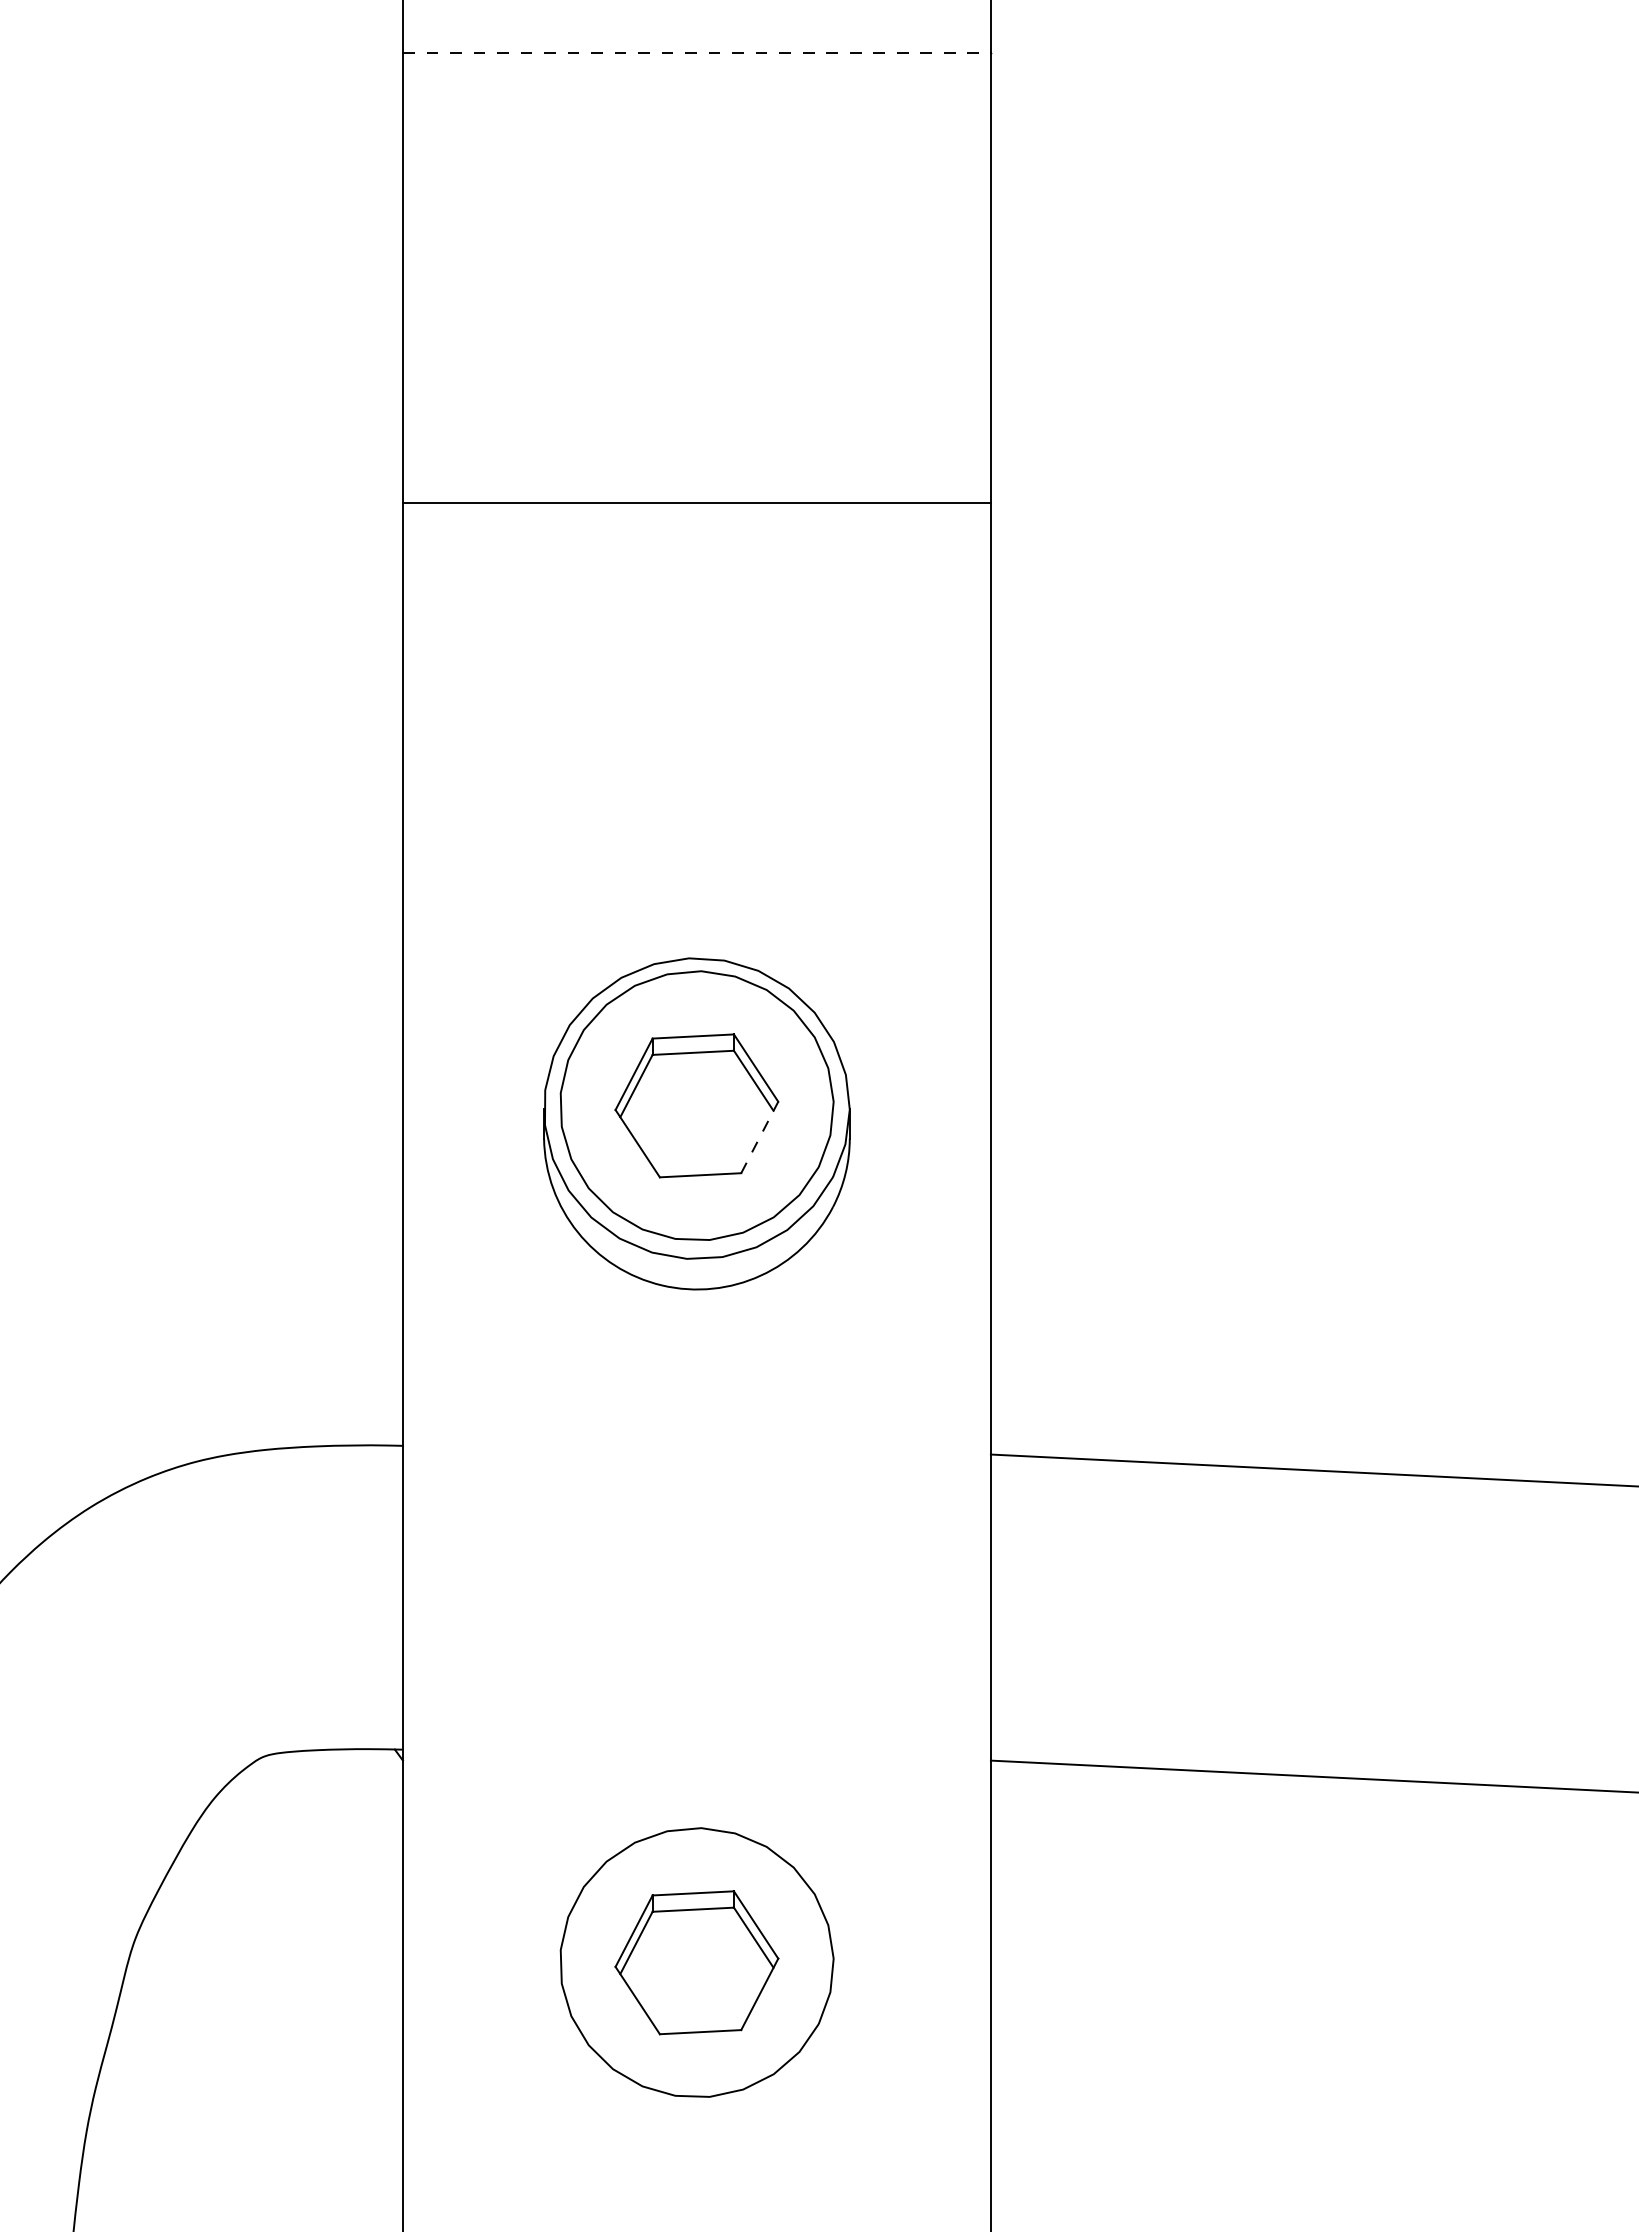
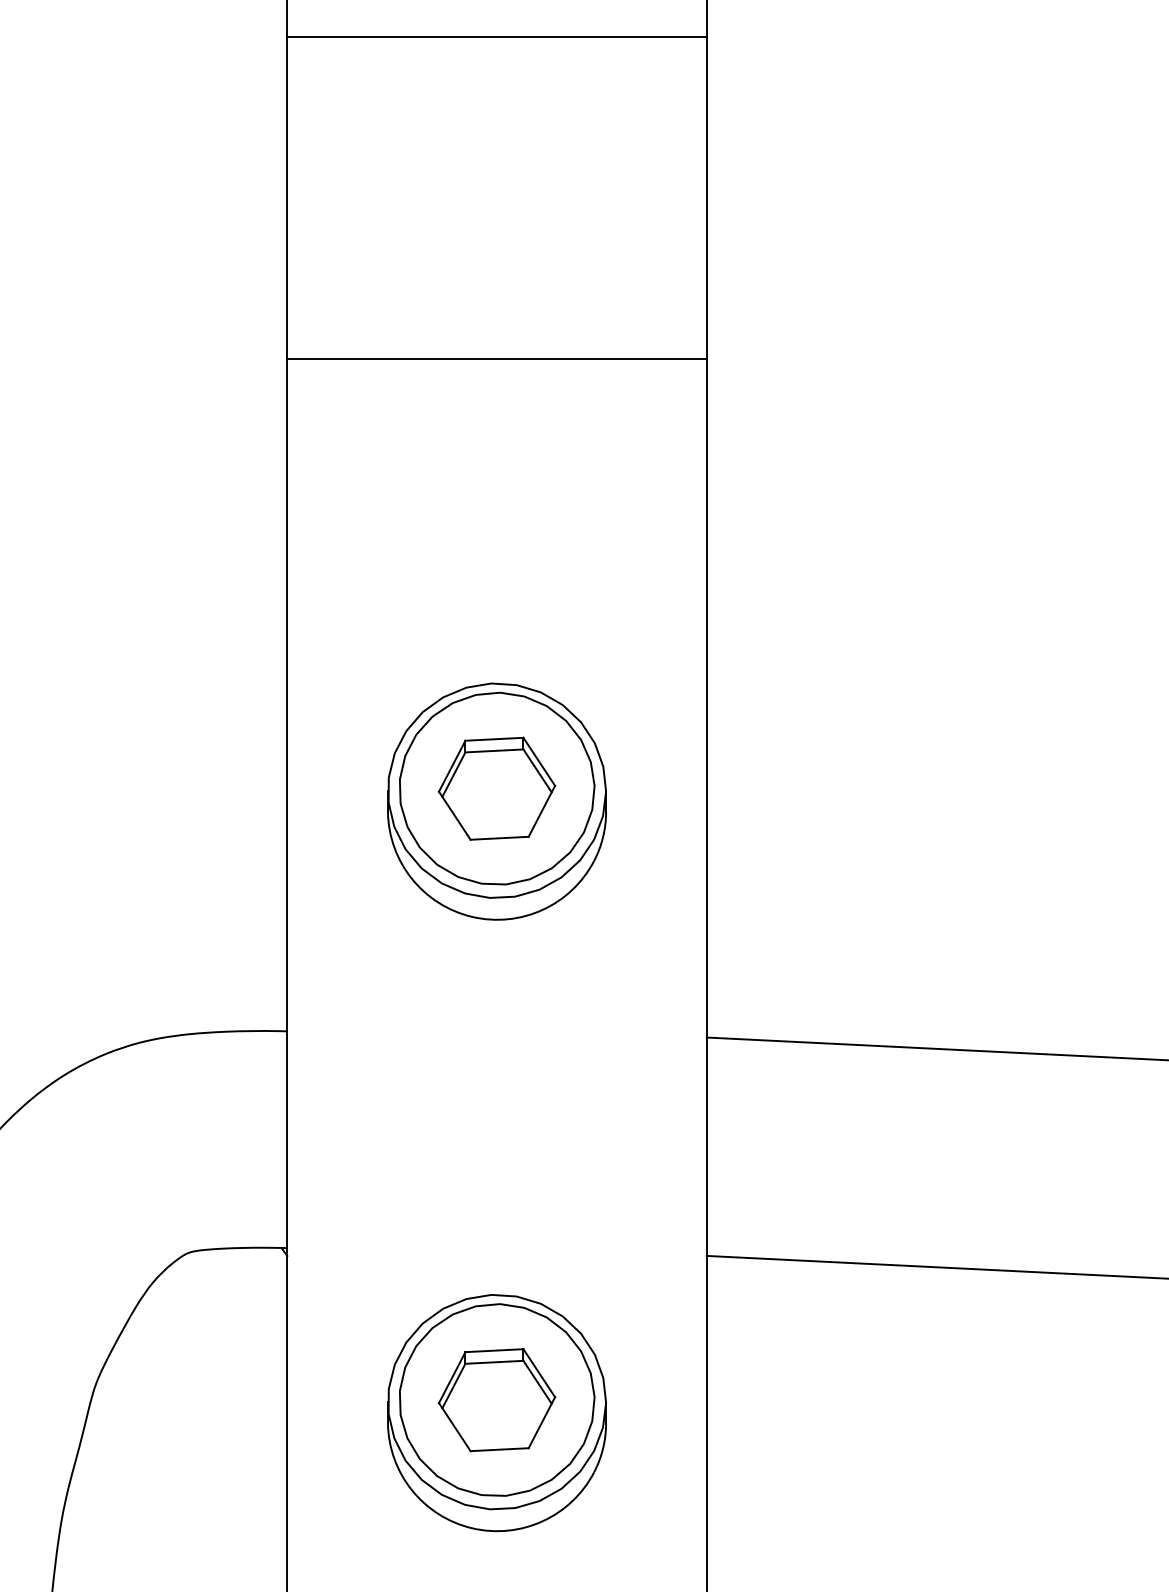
line: (696, 52) -> (496, 37), dashed -> solid
line: (760, 1137) -> (542, 811), dashed -> solid
part: (696, 1980) -> (496, 1412), added

